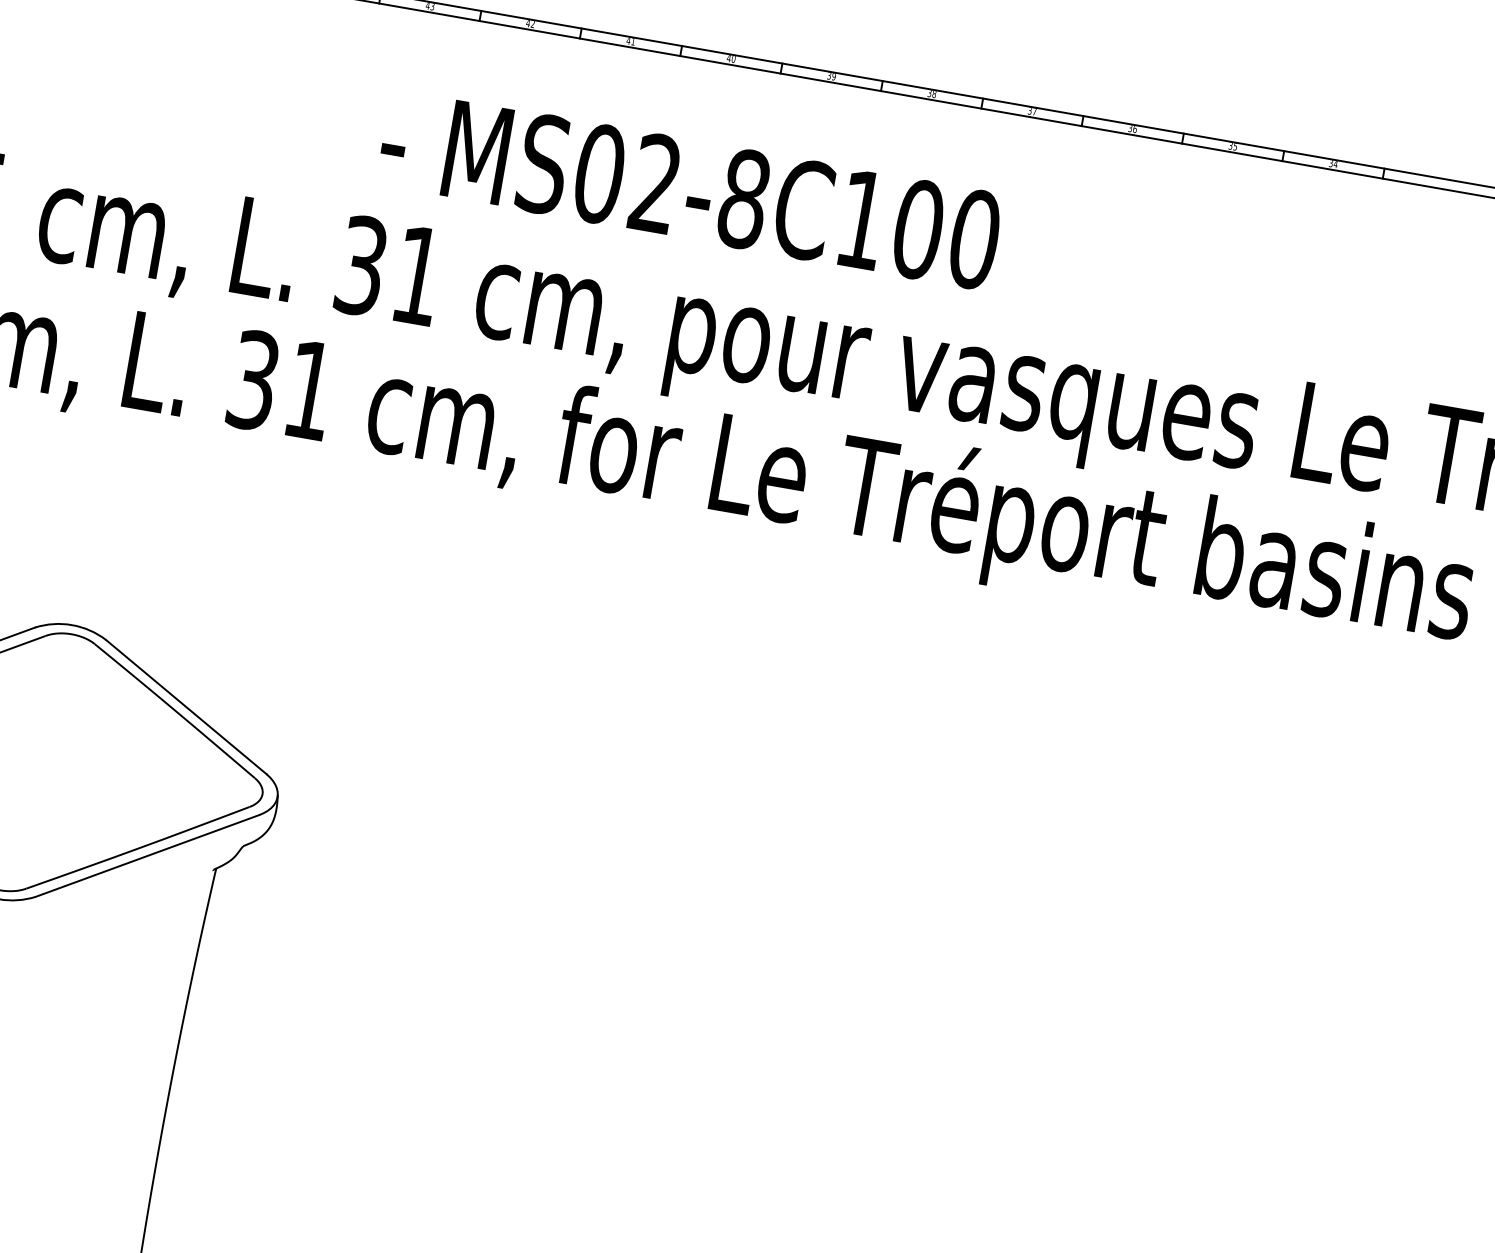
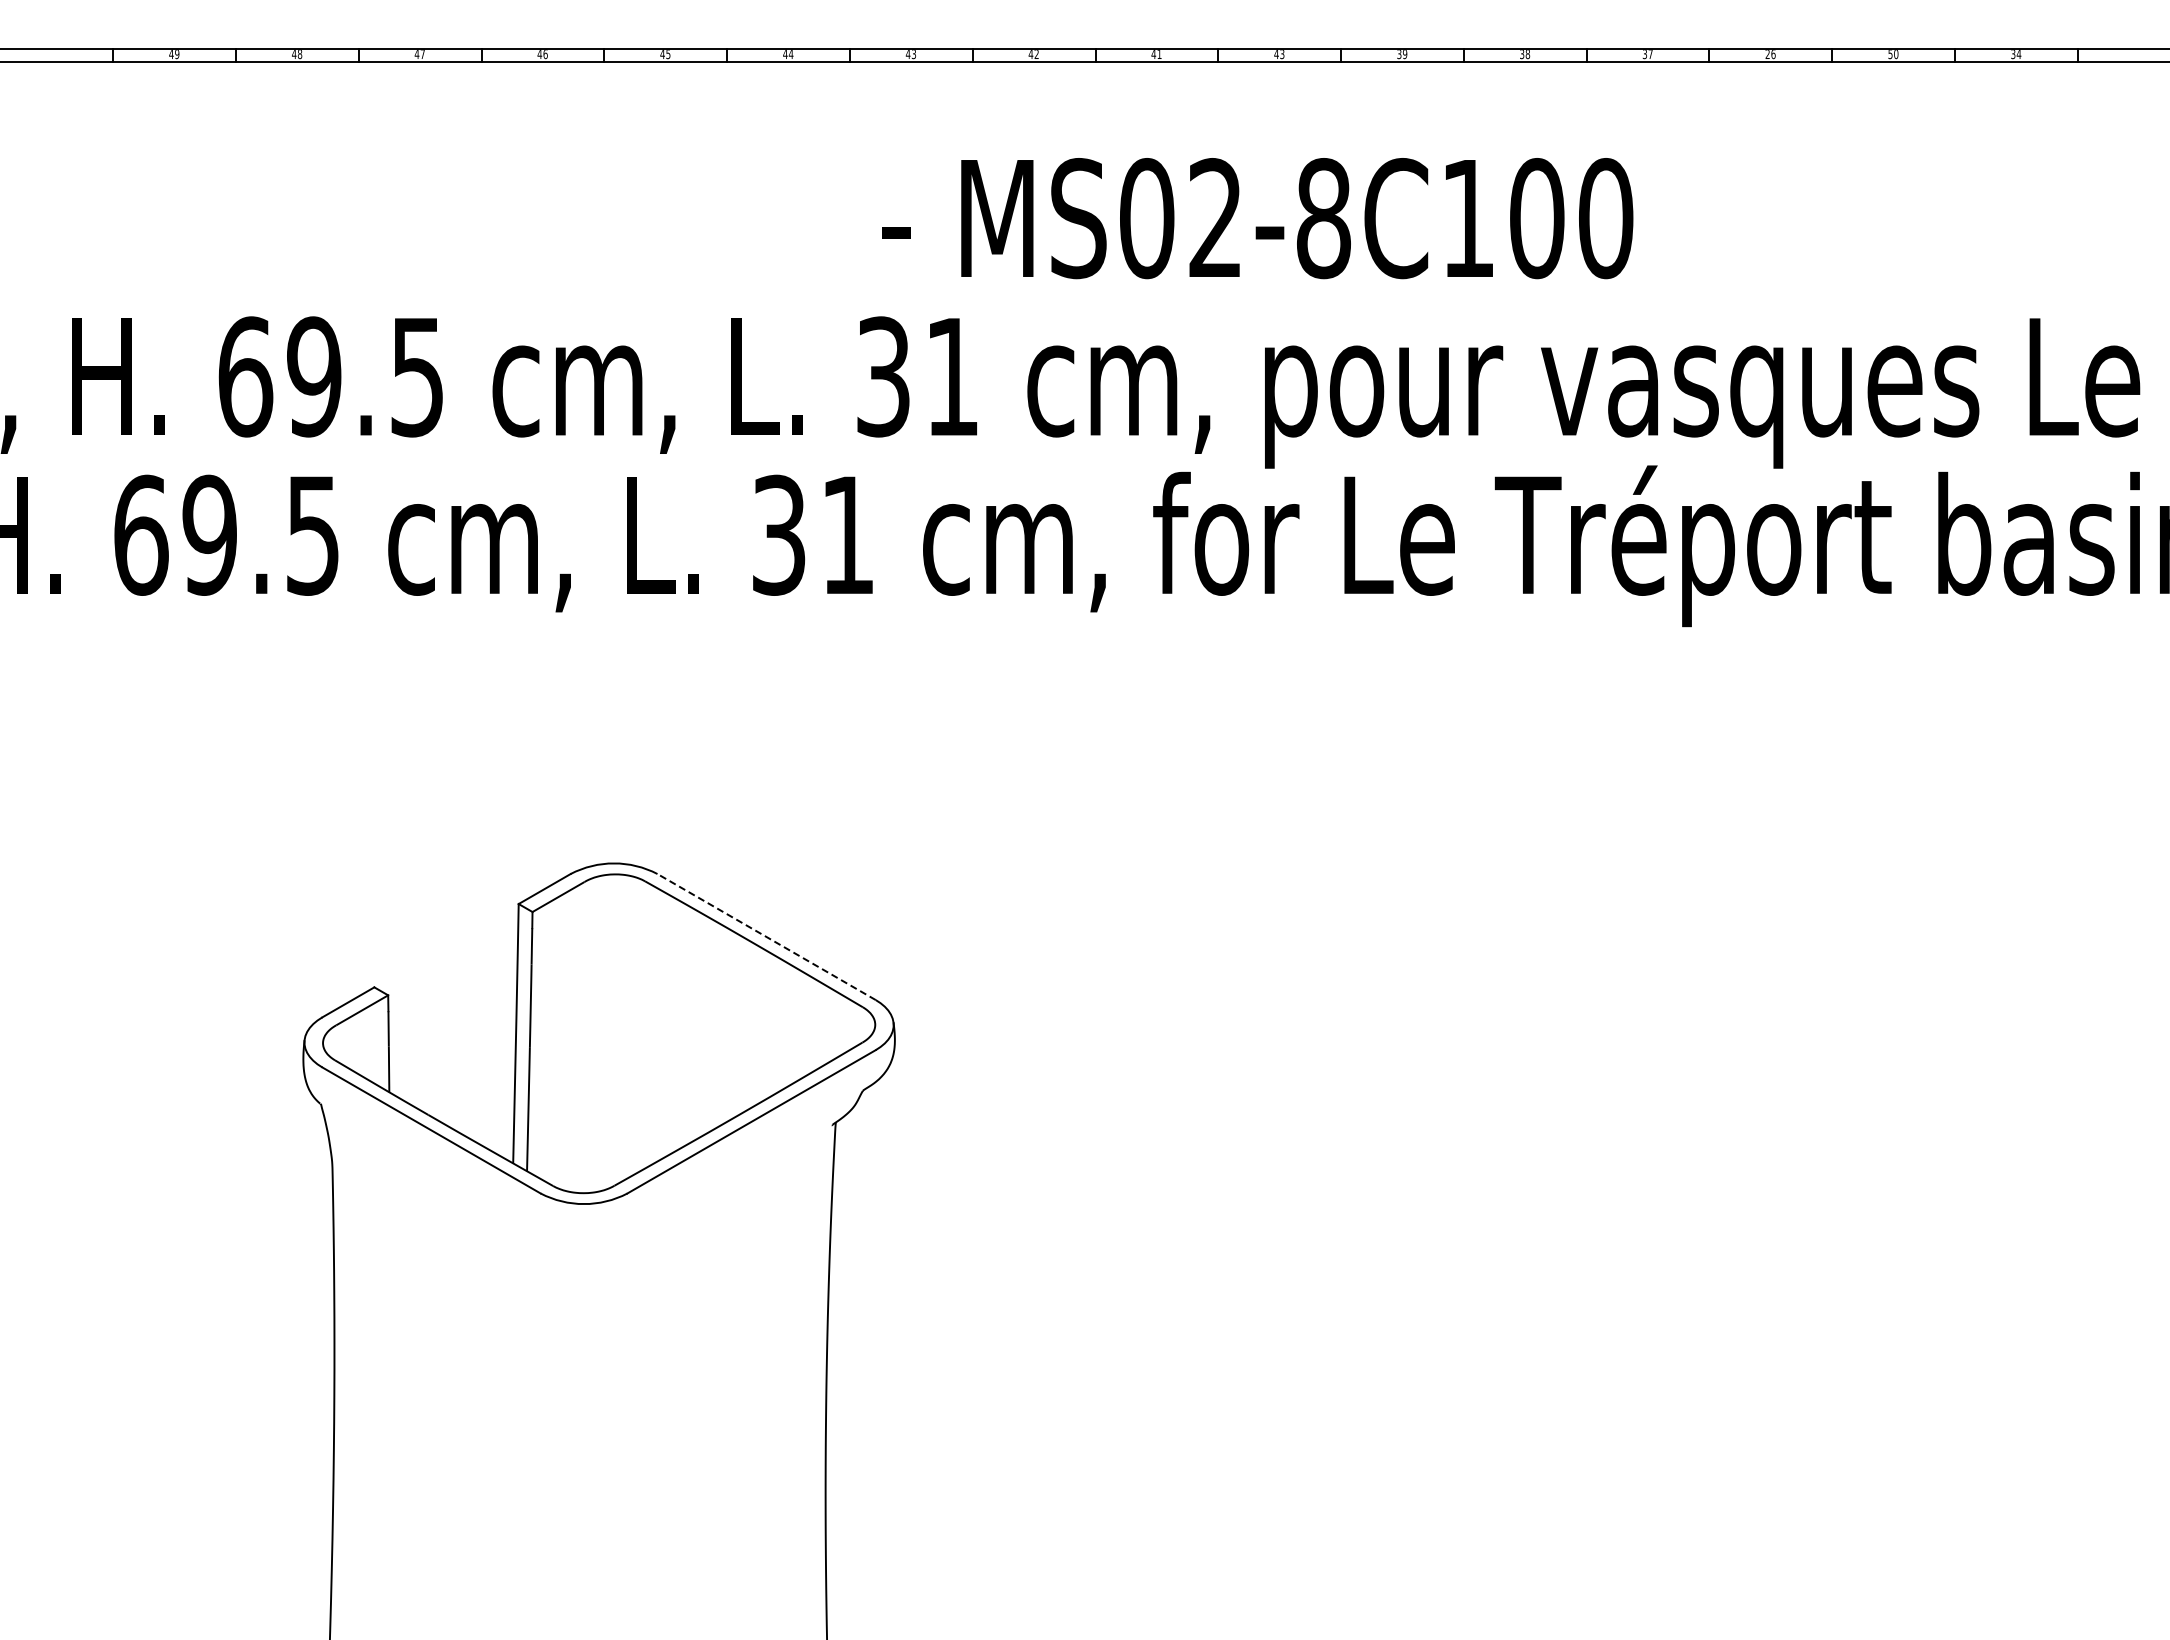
text: (733, 59) -> (1282, 54), 40 -> 43
text: (1130, 128) -> (1767, 54), 36 -> 26
text: (1233, 146) -> (1893, 54), 35 -> 50
line: (186, 706) -> (766, 936), solid -> dashed

